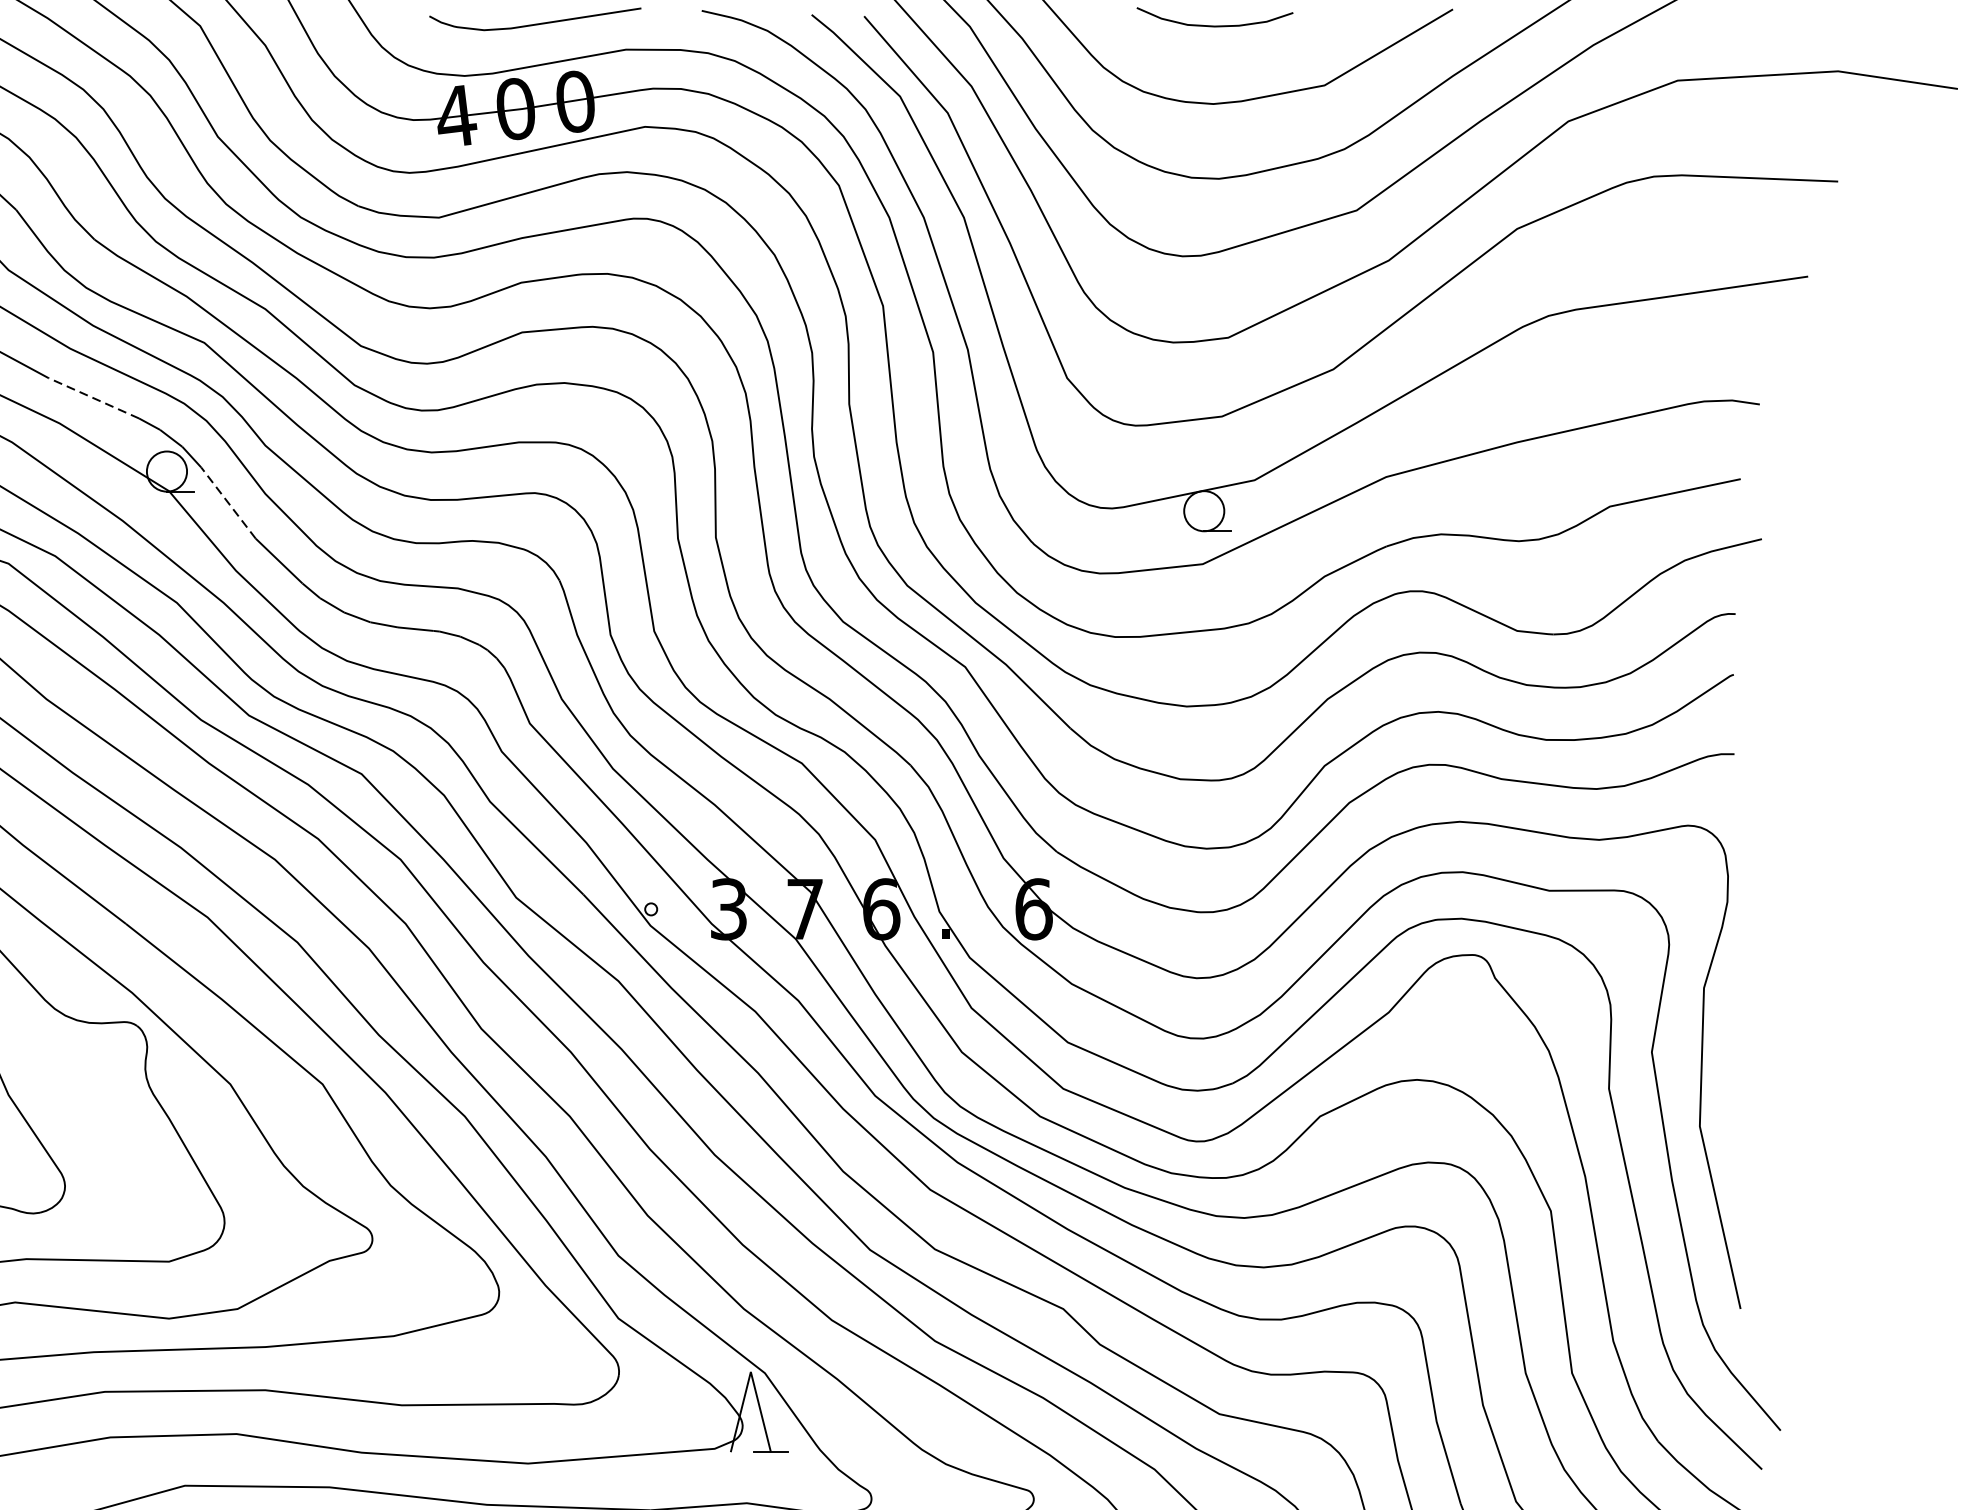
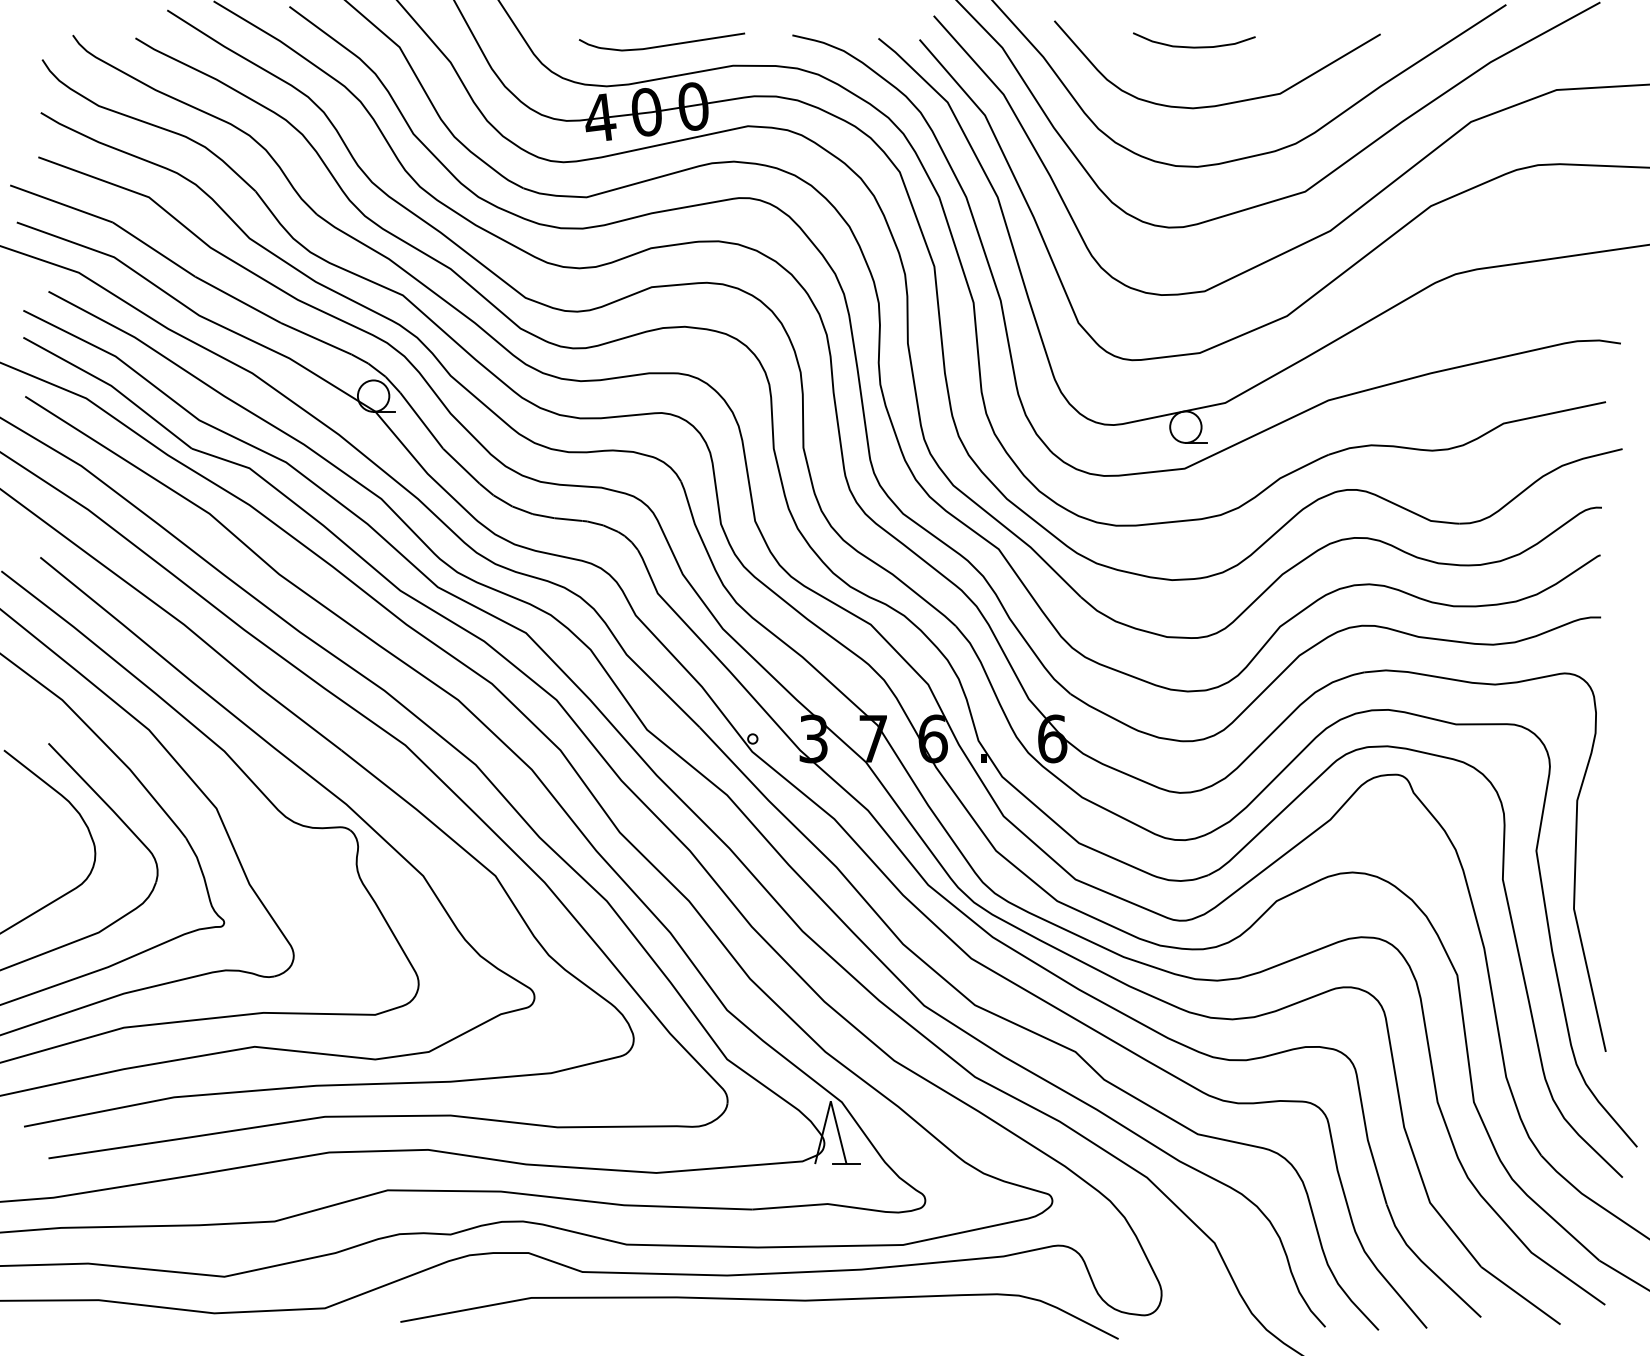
line: (94, 397) -> (316, 338), dashed -> solid
line: (228, 502) -> (421, 420), dashed -> solid

